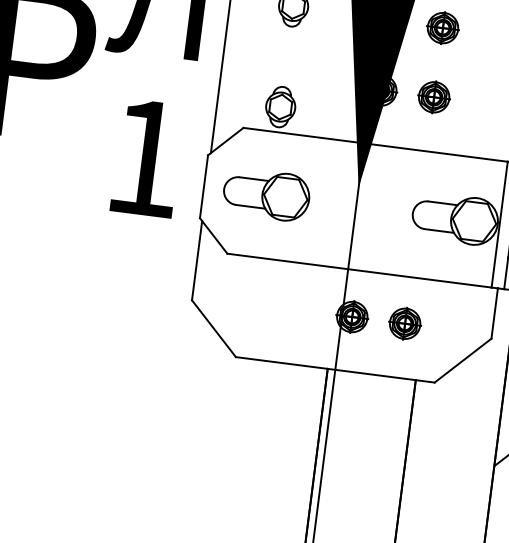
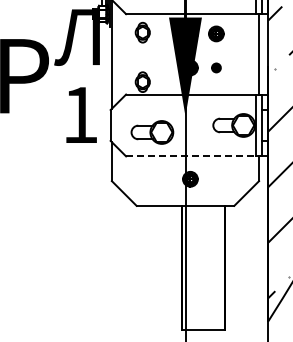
part: (434, 96) -> (216, 67), size x0.6
part: (266, 194) -> (152, 132), moved
line: (360, 270) -> (191, 156), solid -> dashed
part: (405, 324) -> (216, 179), removed

